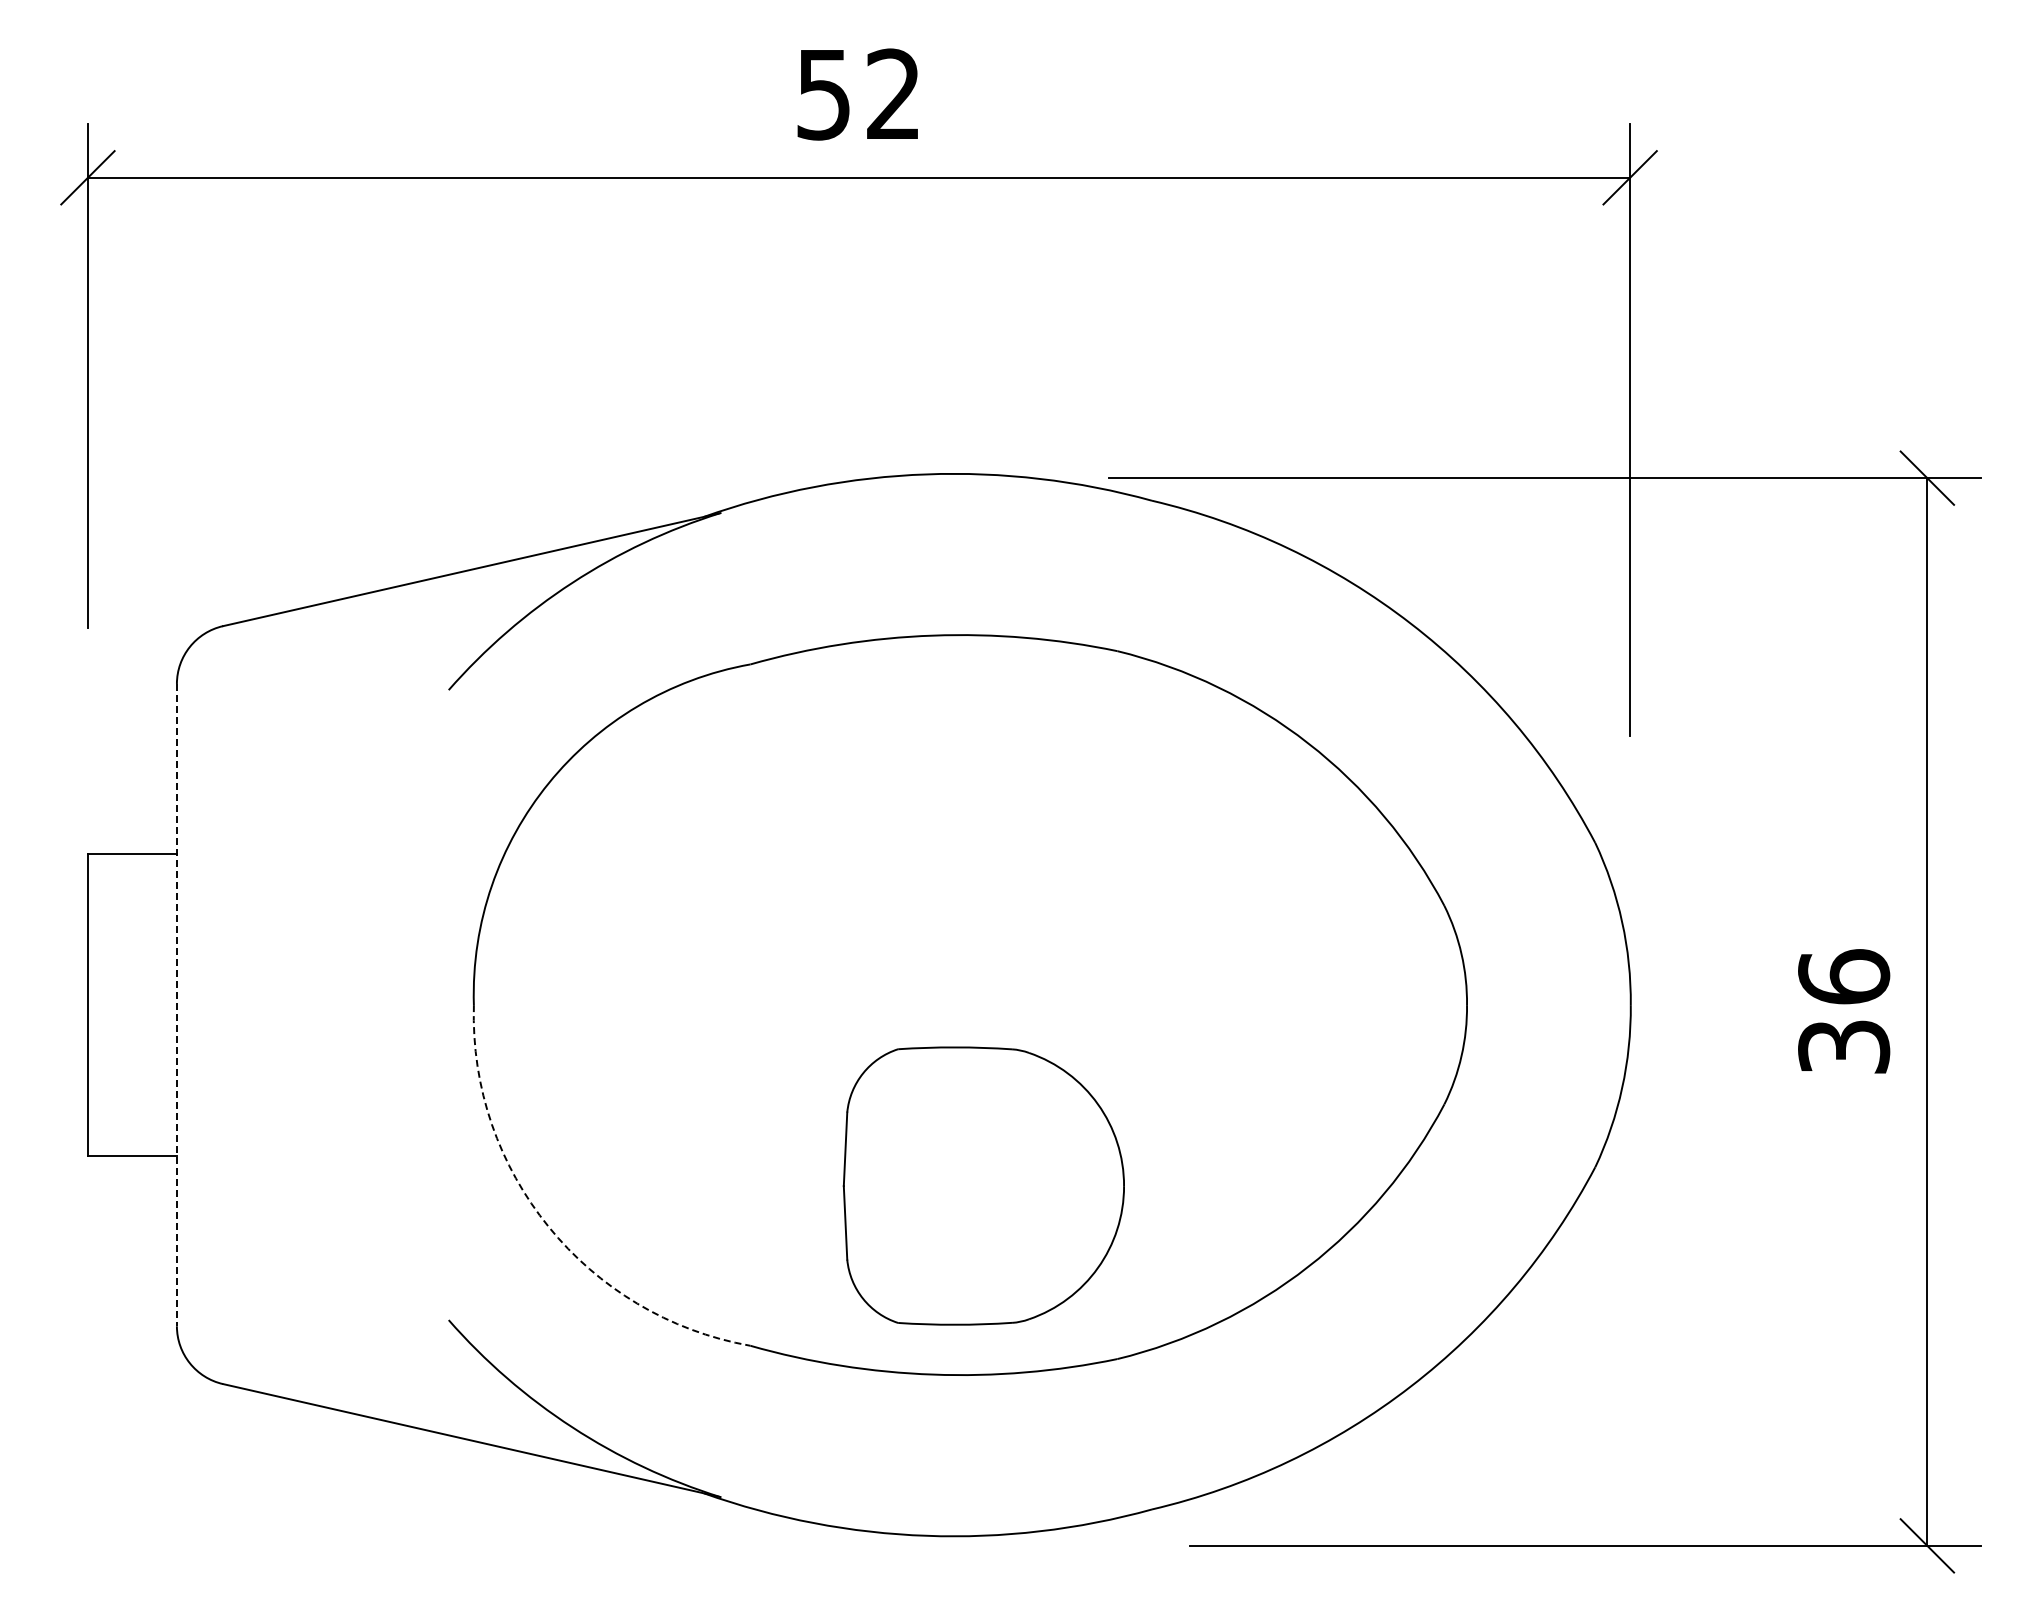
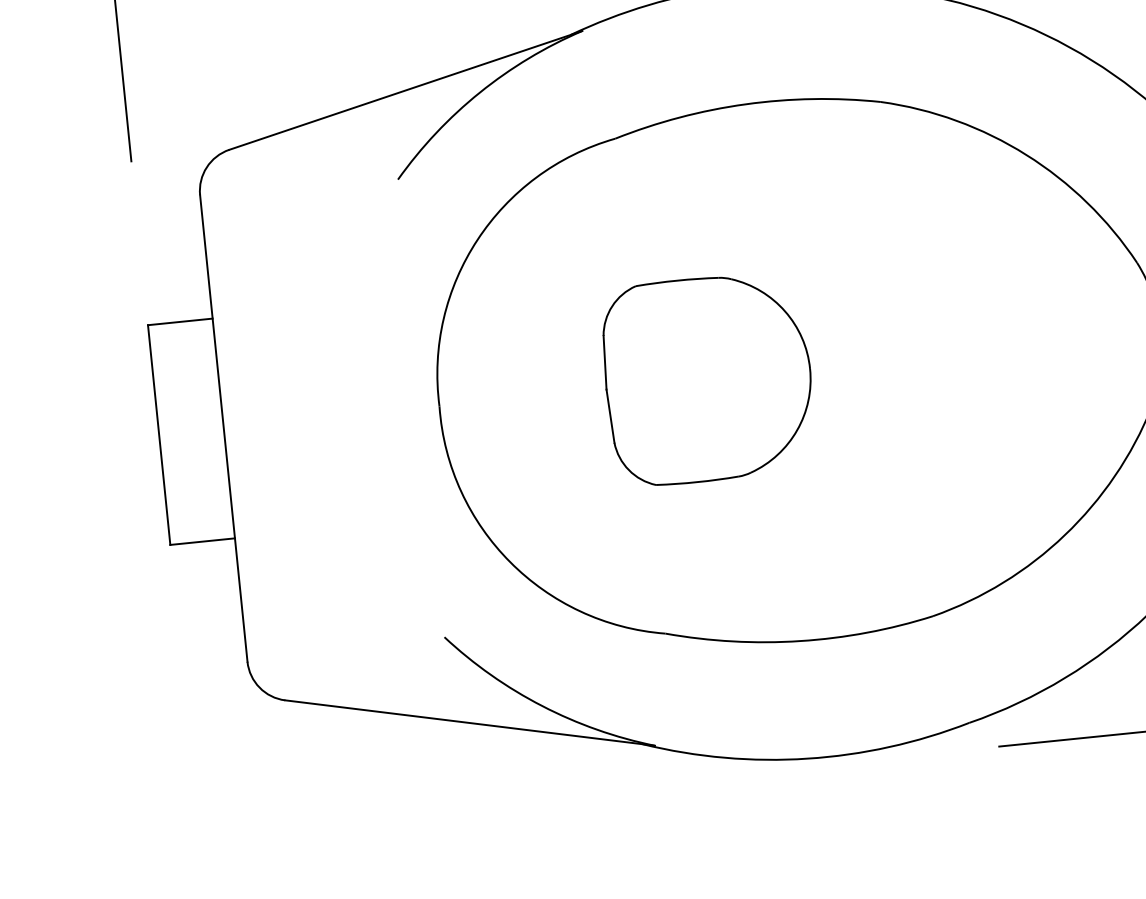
line: (176, 1005) -> (223, 428), dashed -> solid
part: (983, 1185) -> (707, 378), moved
arc: (548, 1226) -> (510, 561), dashed -> solid

